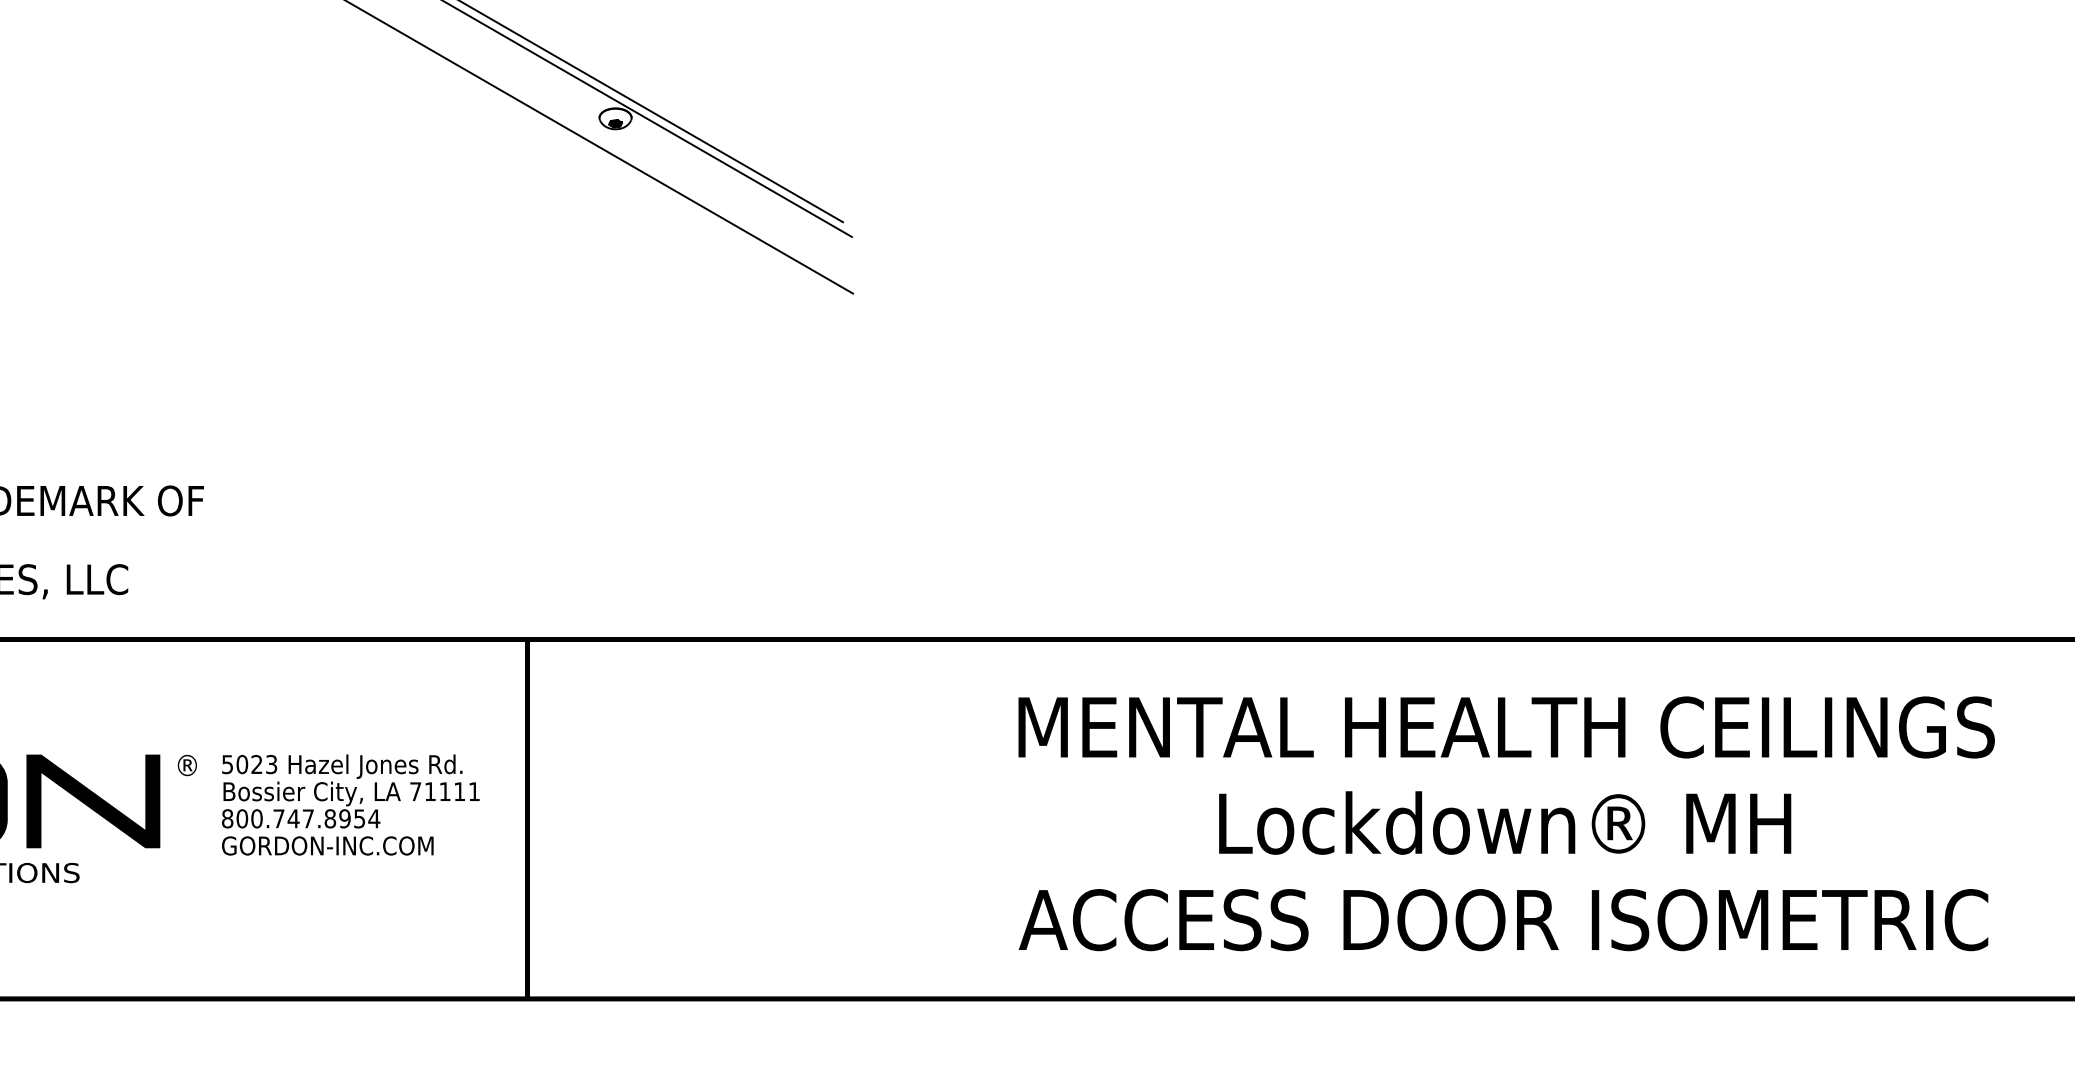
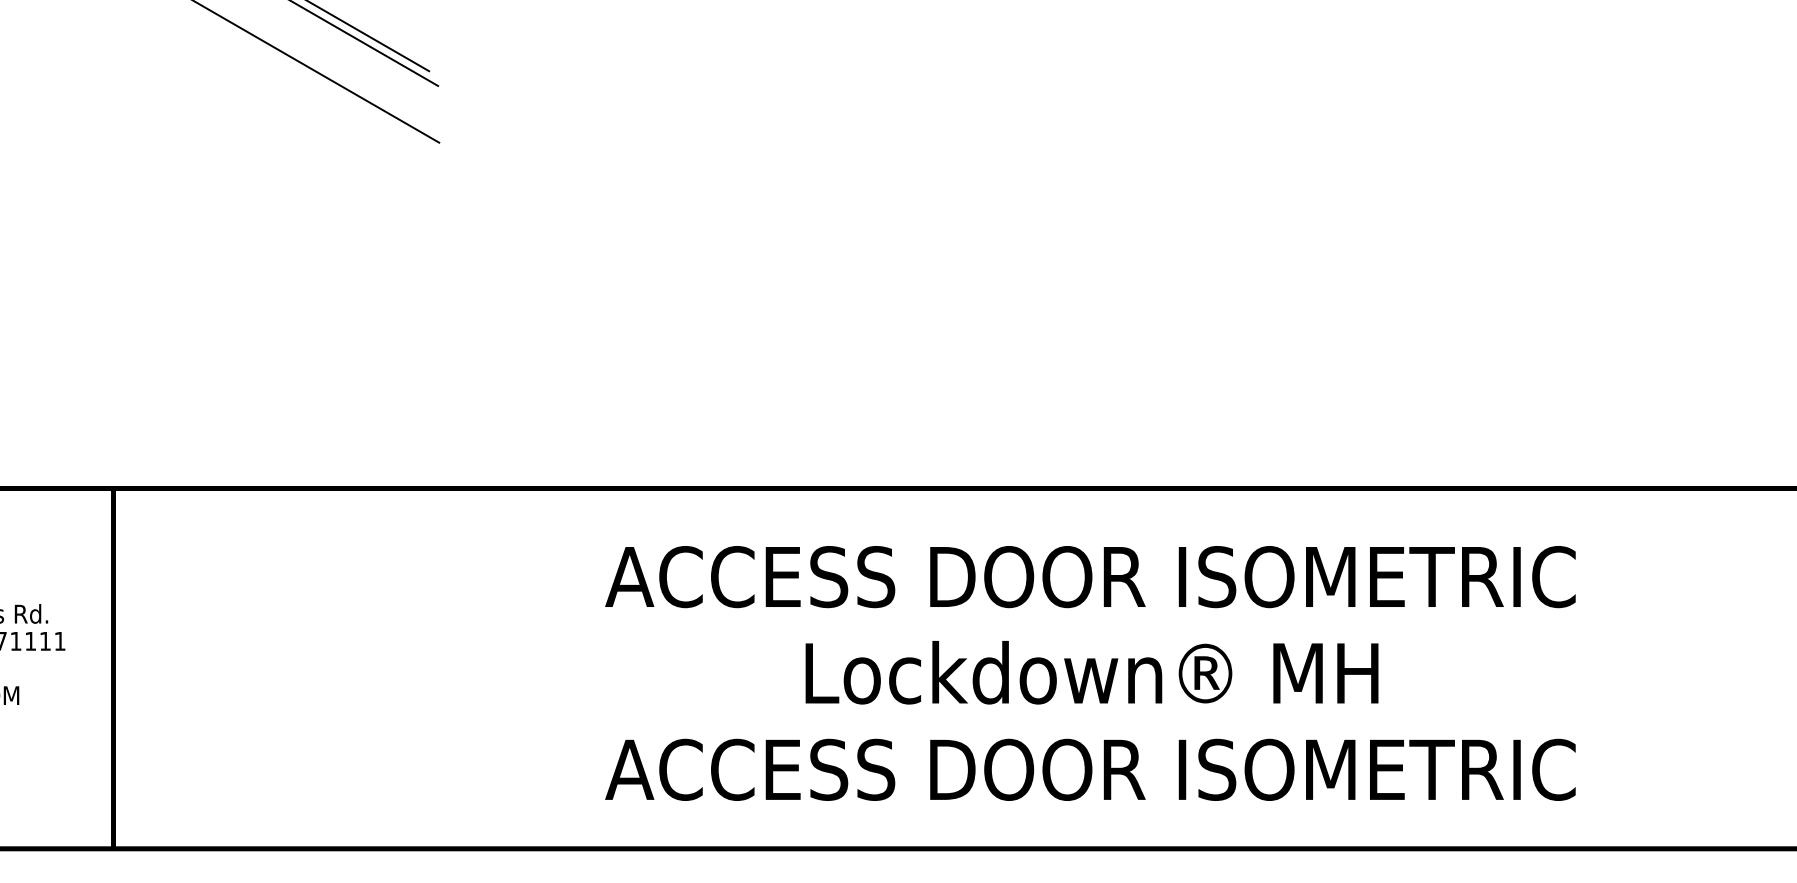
text: (1506, 727) -> (1093, 577), MENTAL HEALTH CEILINGS -> ACCESS DOOR ISOMETRIC

